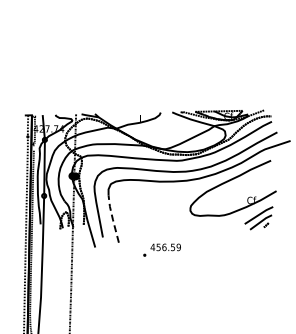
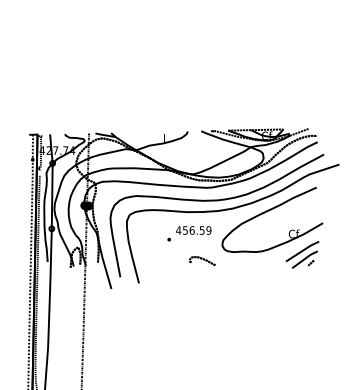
line: (112, 219) -> (131, 256), dashed -> solid
part: (172, 223) -> (201, 260), added
text: (161, 249) -> (188, 232), moved

